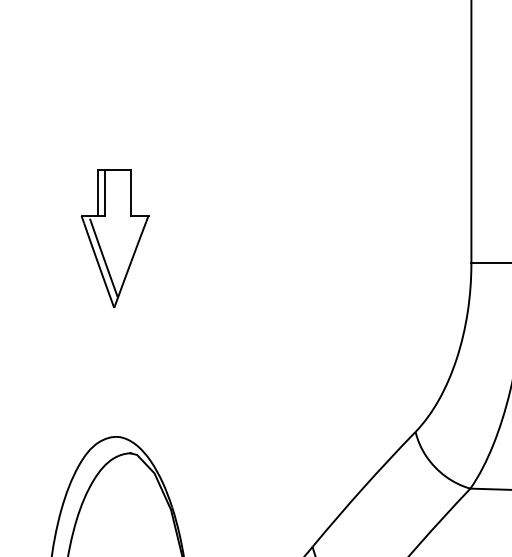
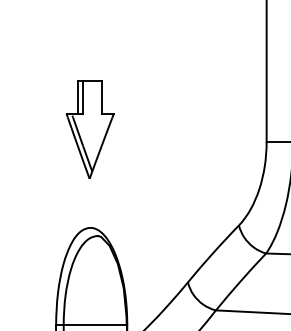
part: (113, 238) -> (89, 129), size x1.43

